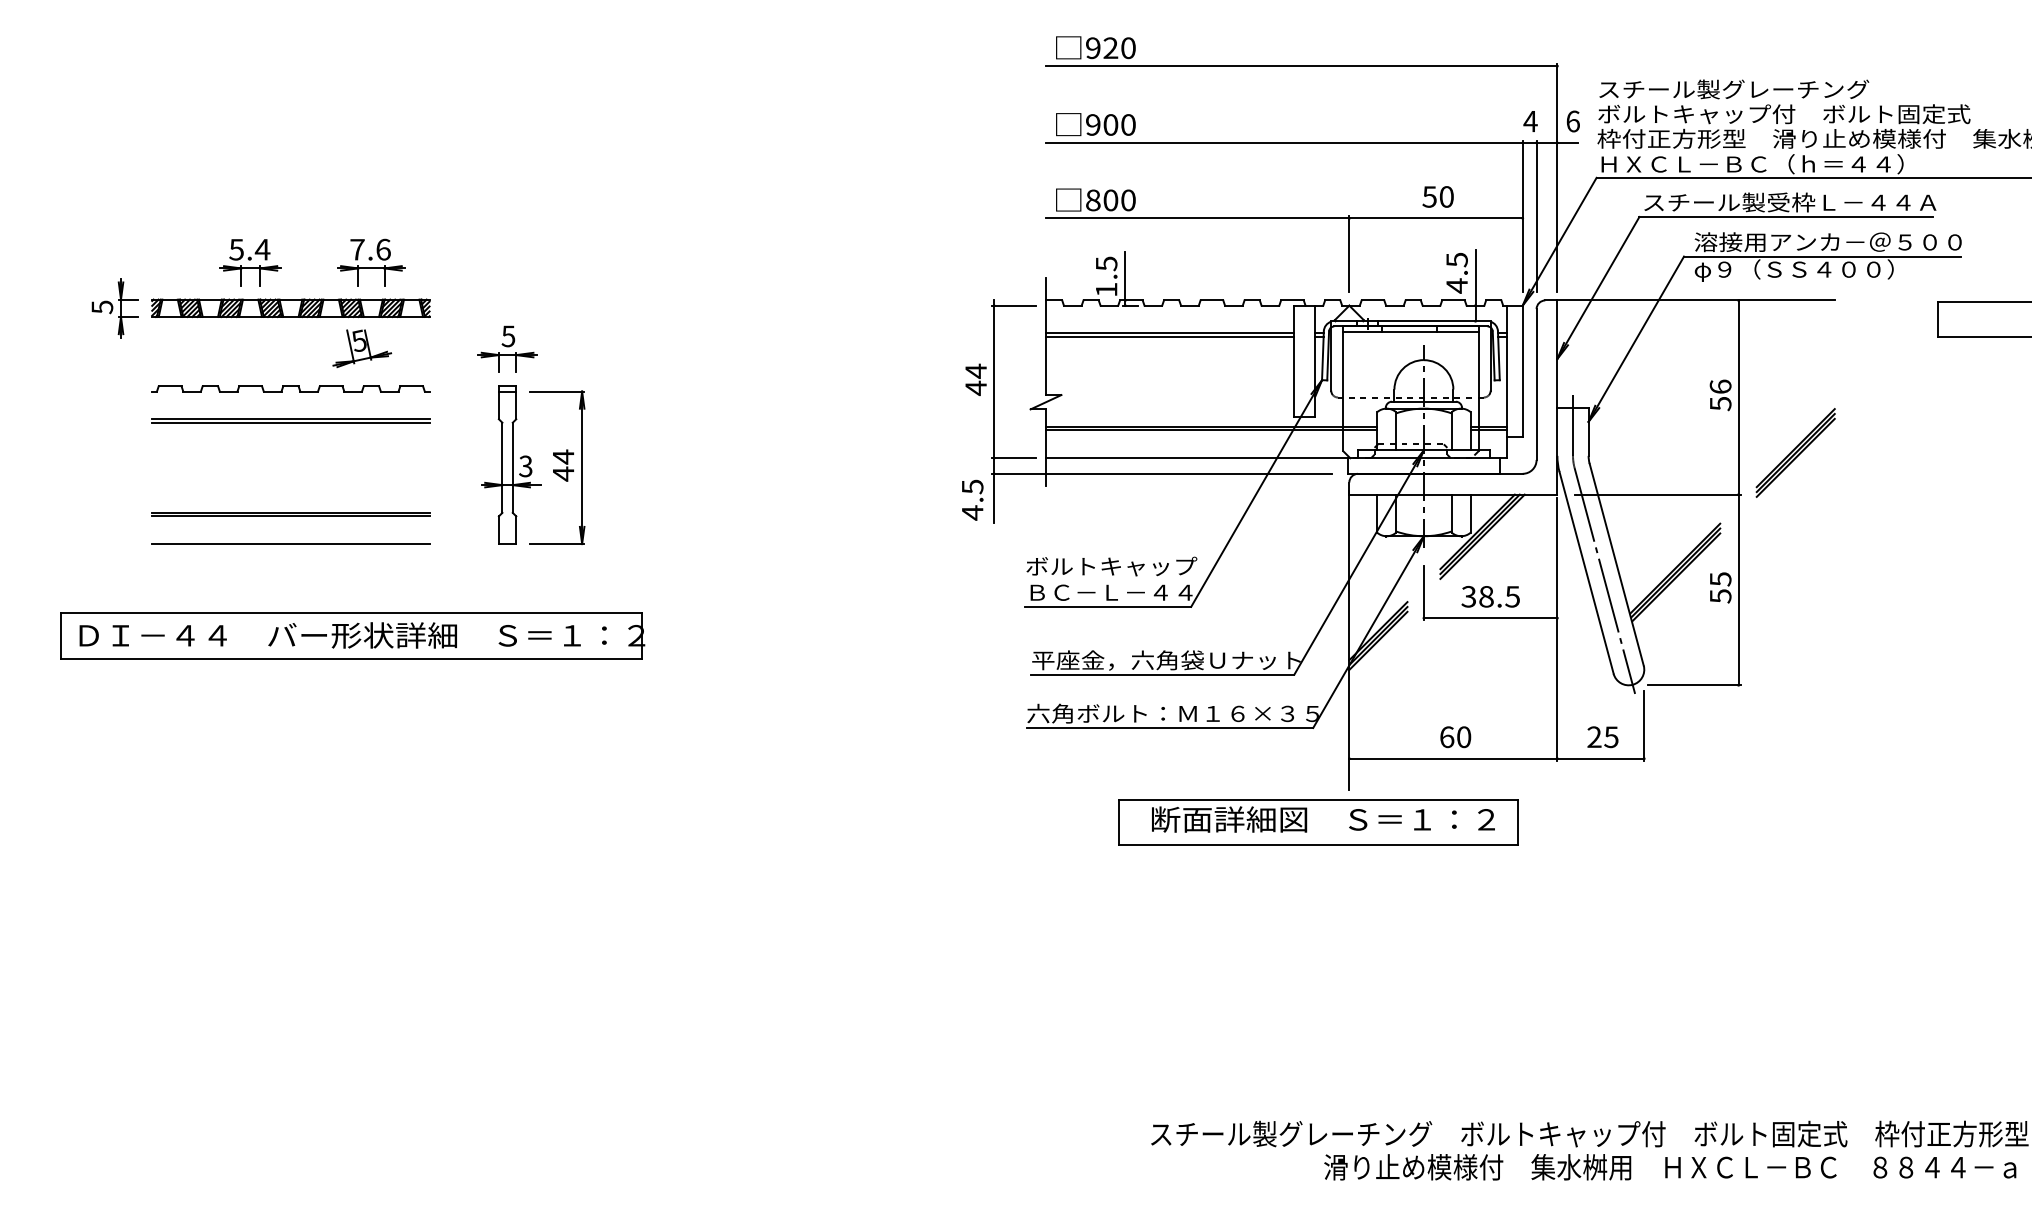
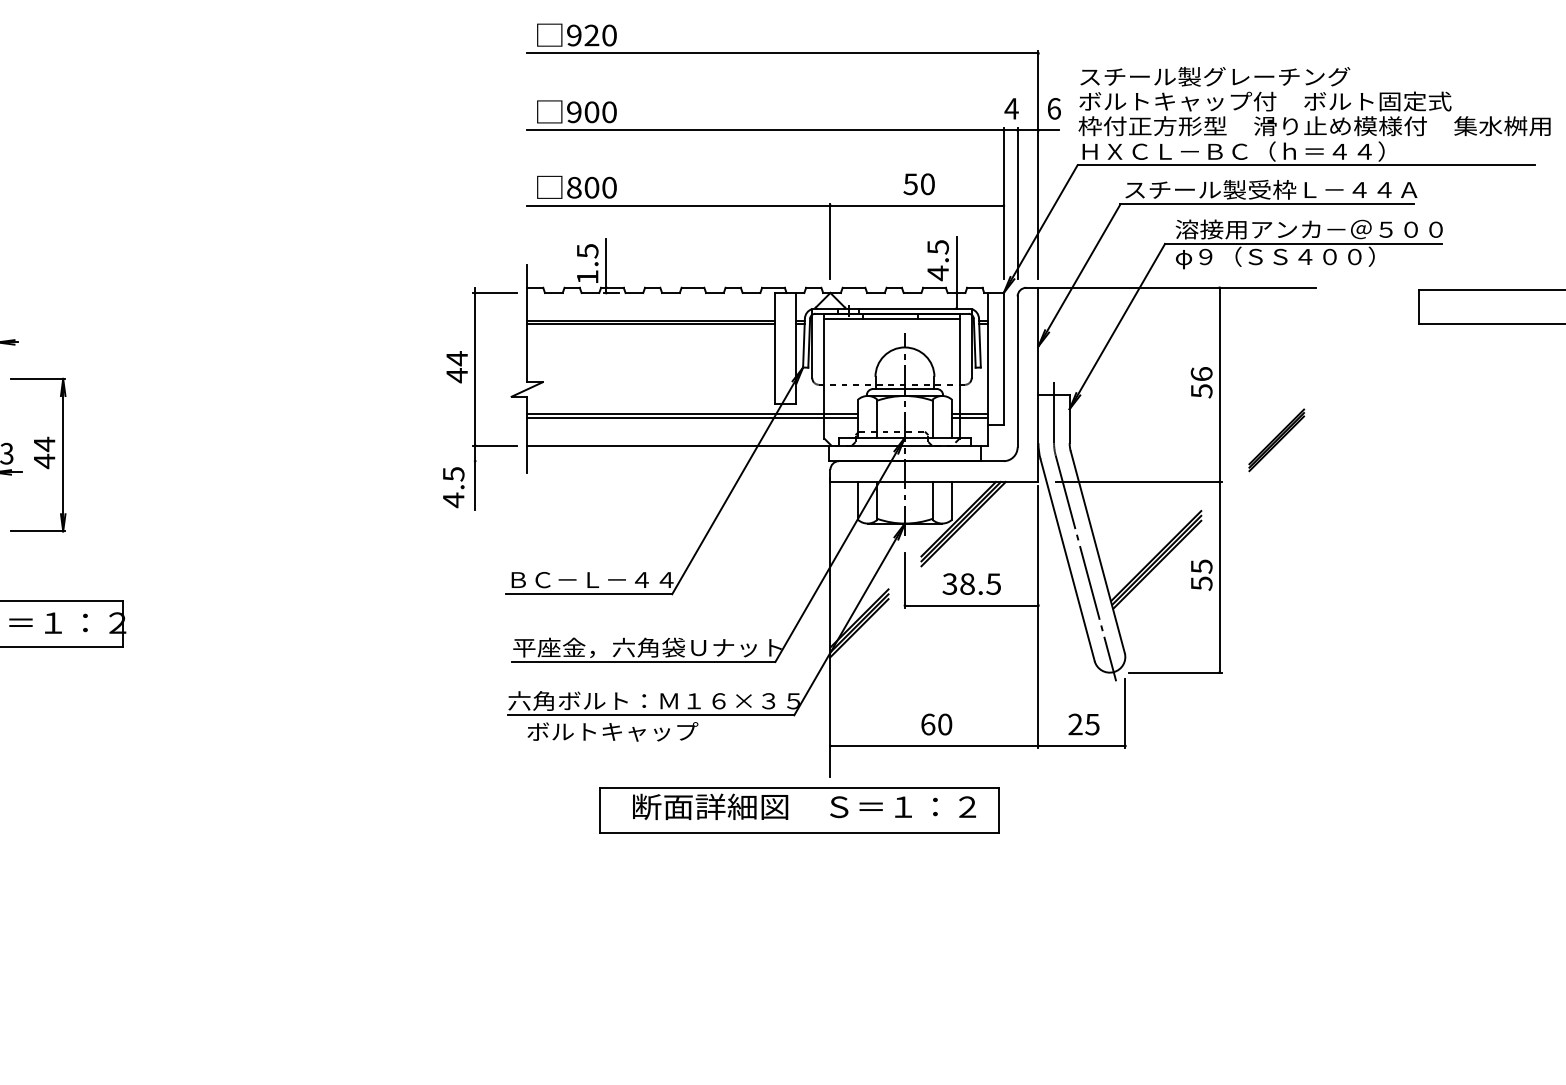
part: (1795, 452) -> (1276, 439), size x0.7
line: (1162, 473) -> (643, 460), removed
text: (1111, 566) -> (612, 731), moved

